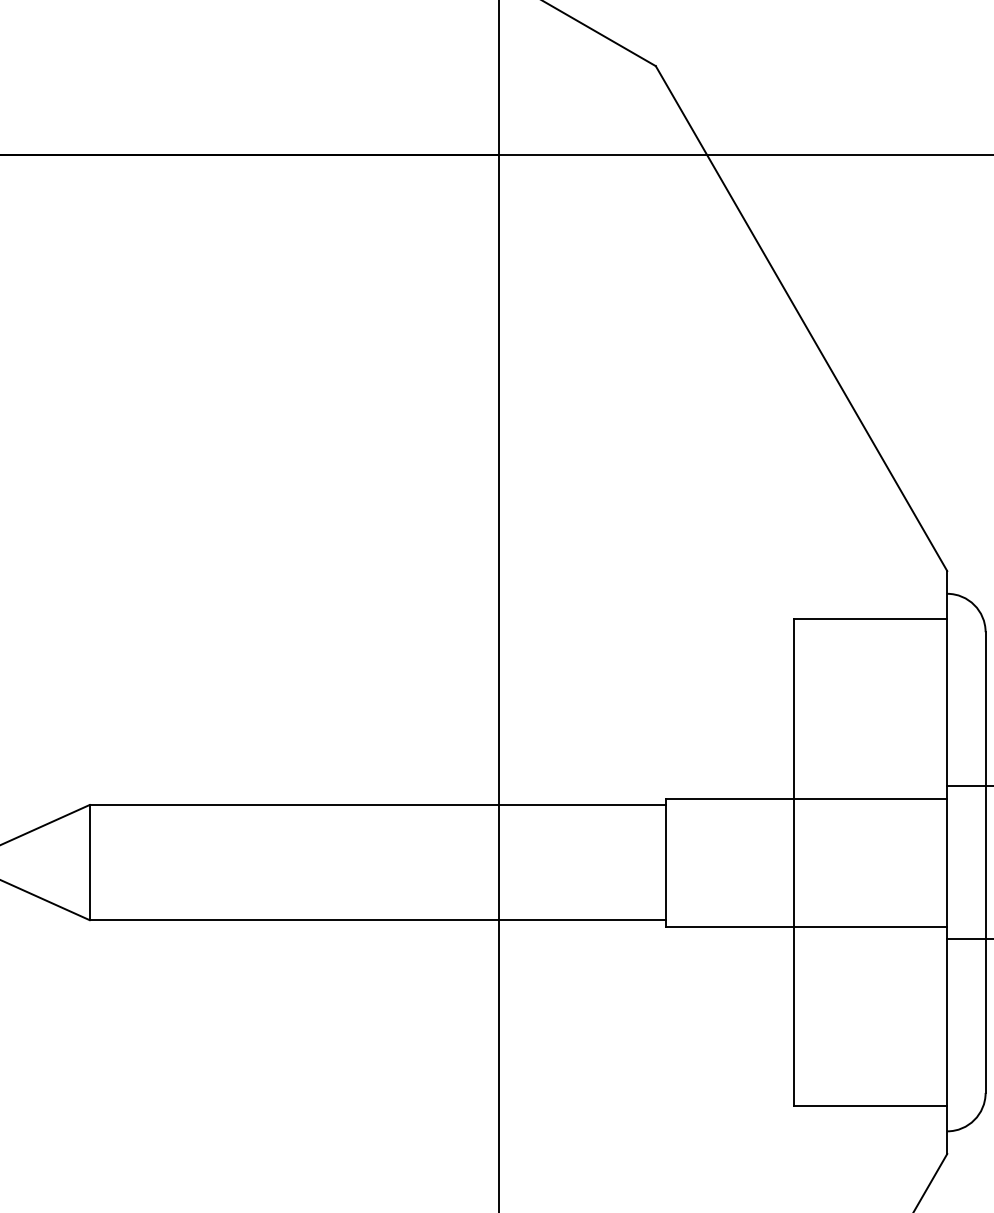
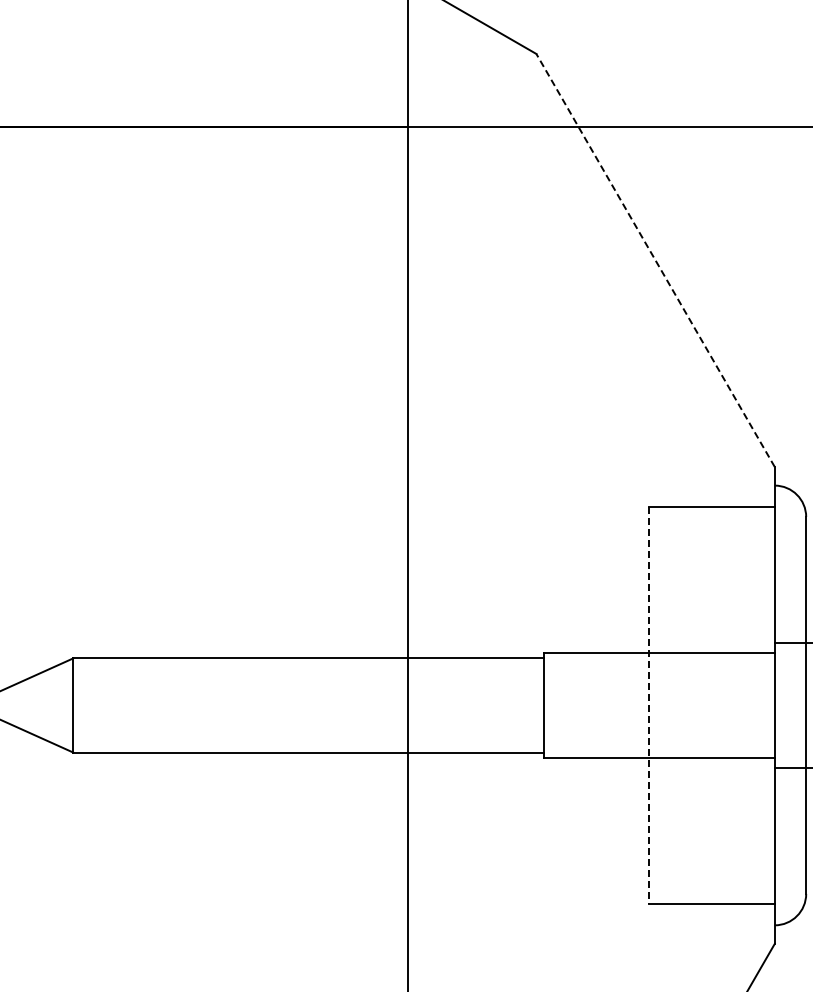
line: (801, 318) -> (655, 260), solid -> dashed
line: (794, 862) -> (649, 705), solid -> dashed

